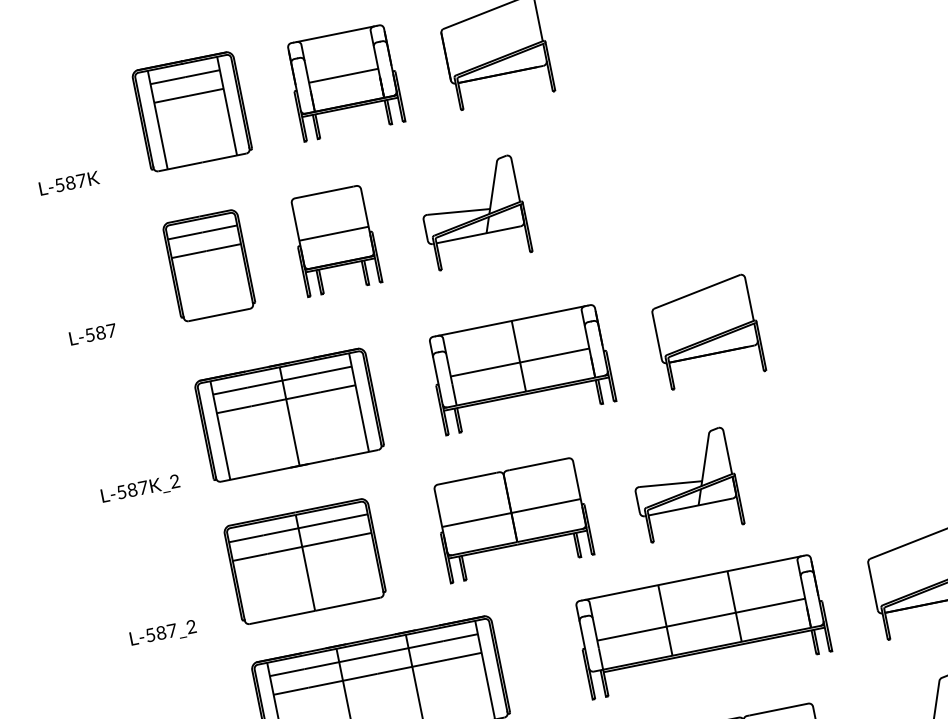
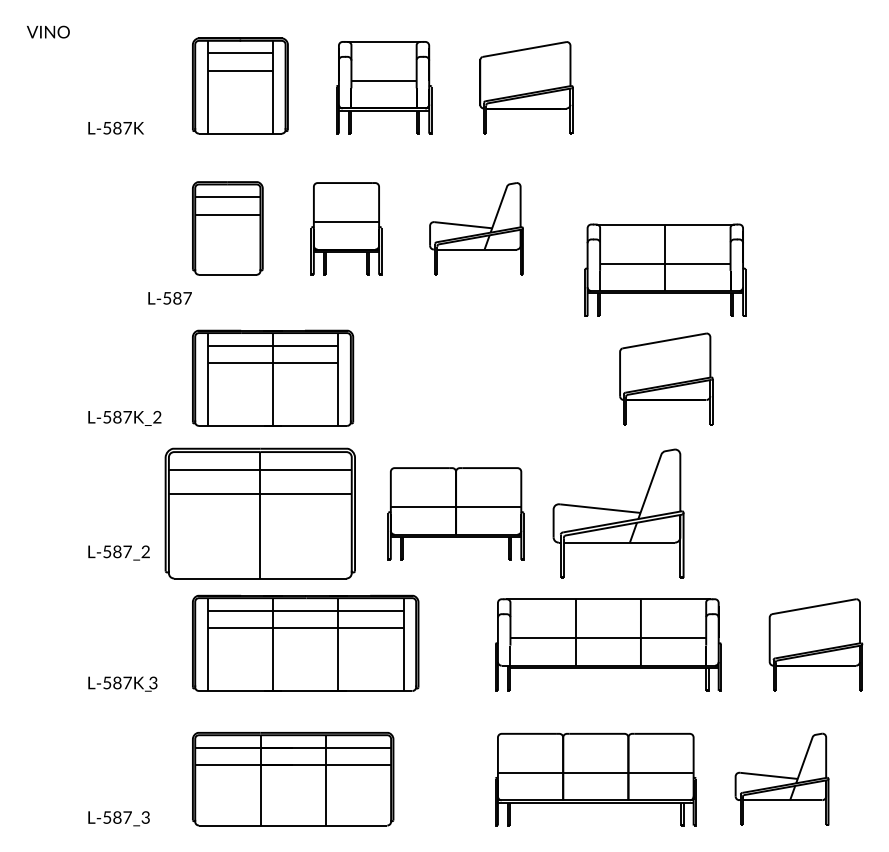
text: (92, 334) -> (169, 298), moved
part: (521, 368) -> (665, 269), moved
part: (685, 484) -> (618, 513), size x1.4
part: (305, 561) -> (260, 513), size x1.4

